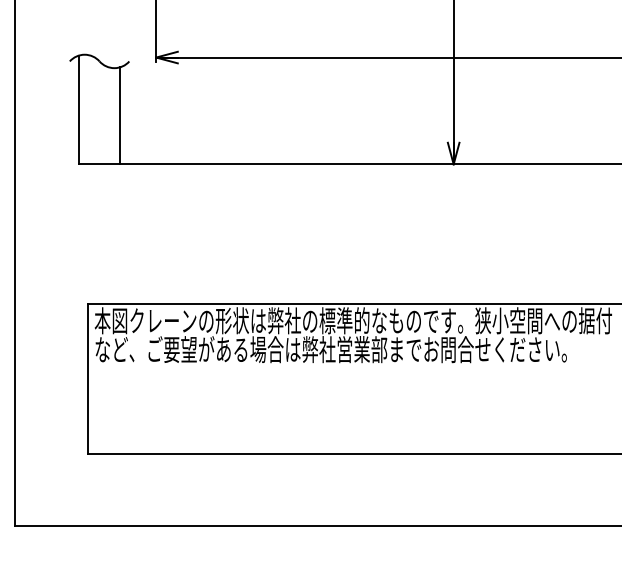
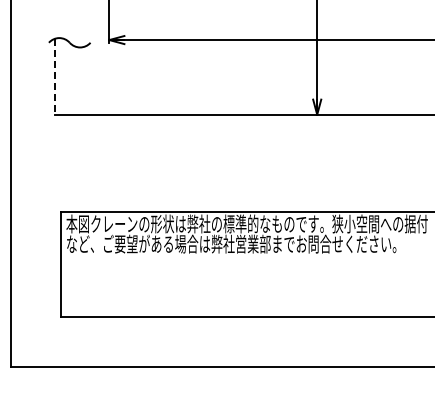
line: (79, 111) -> (55, 77), solid -> dashed
line: (120, 115) -> (84, 80), removed

